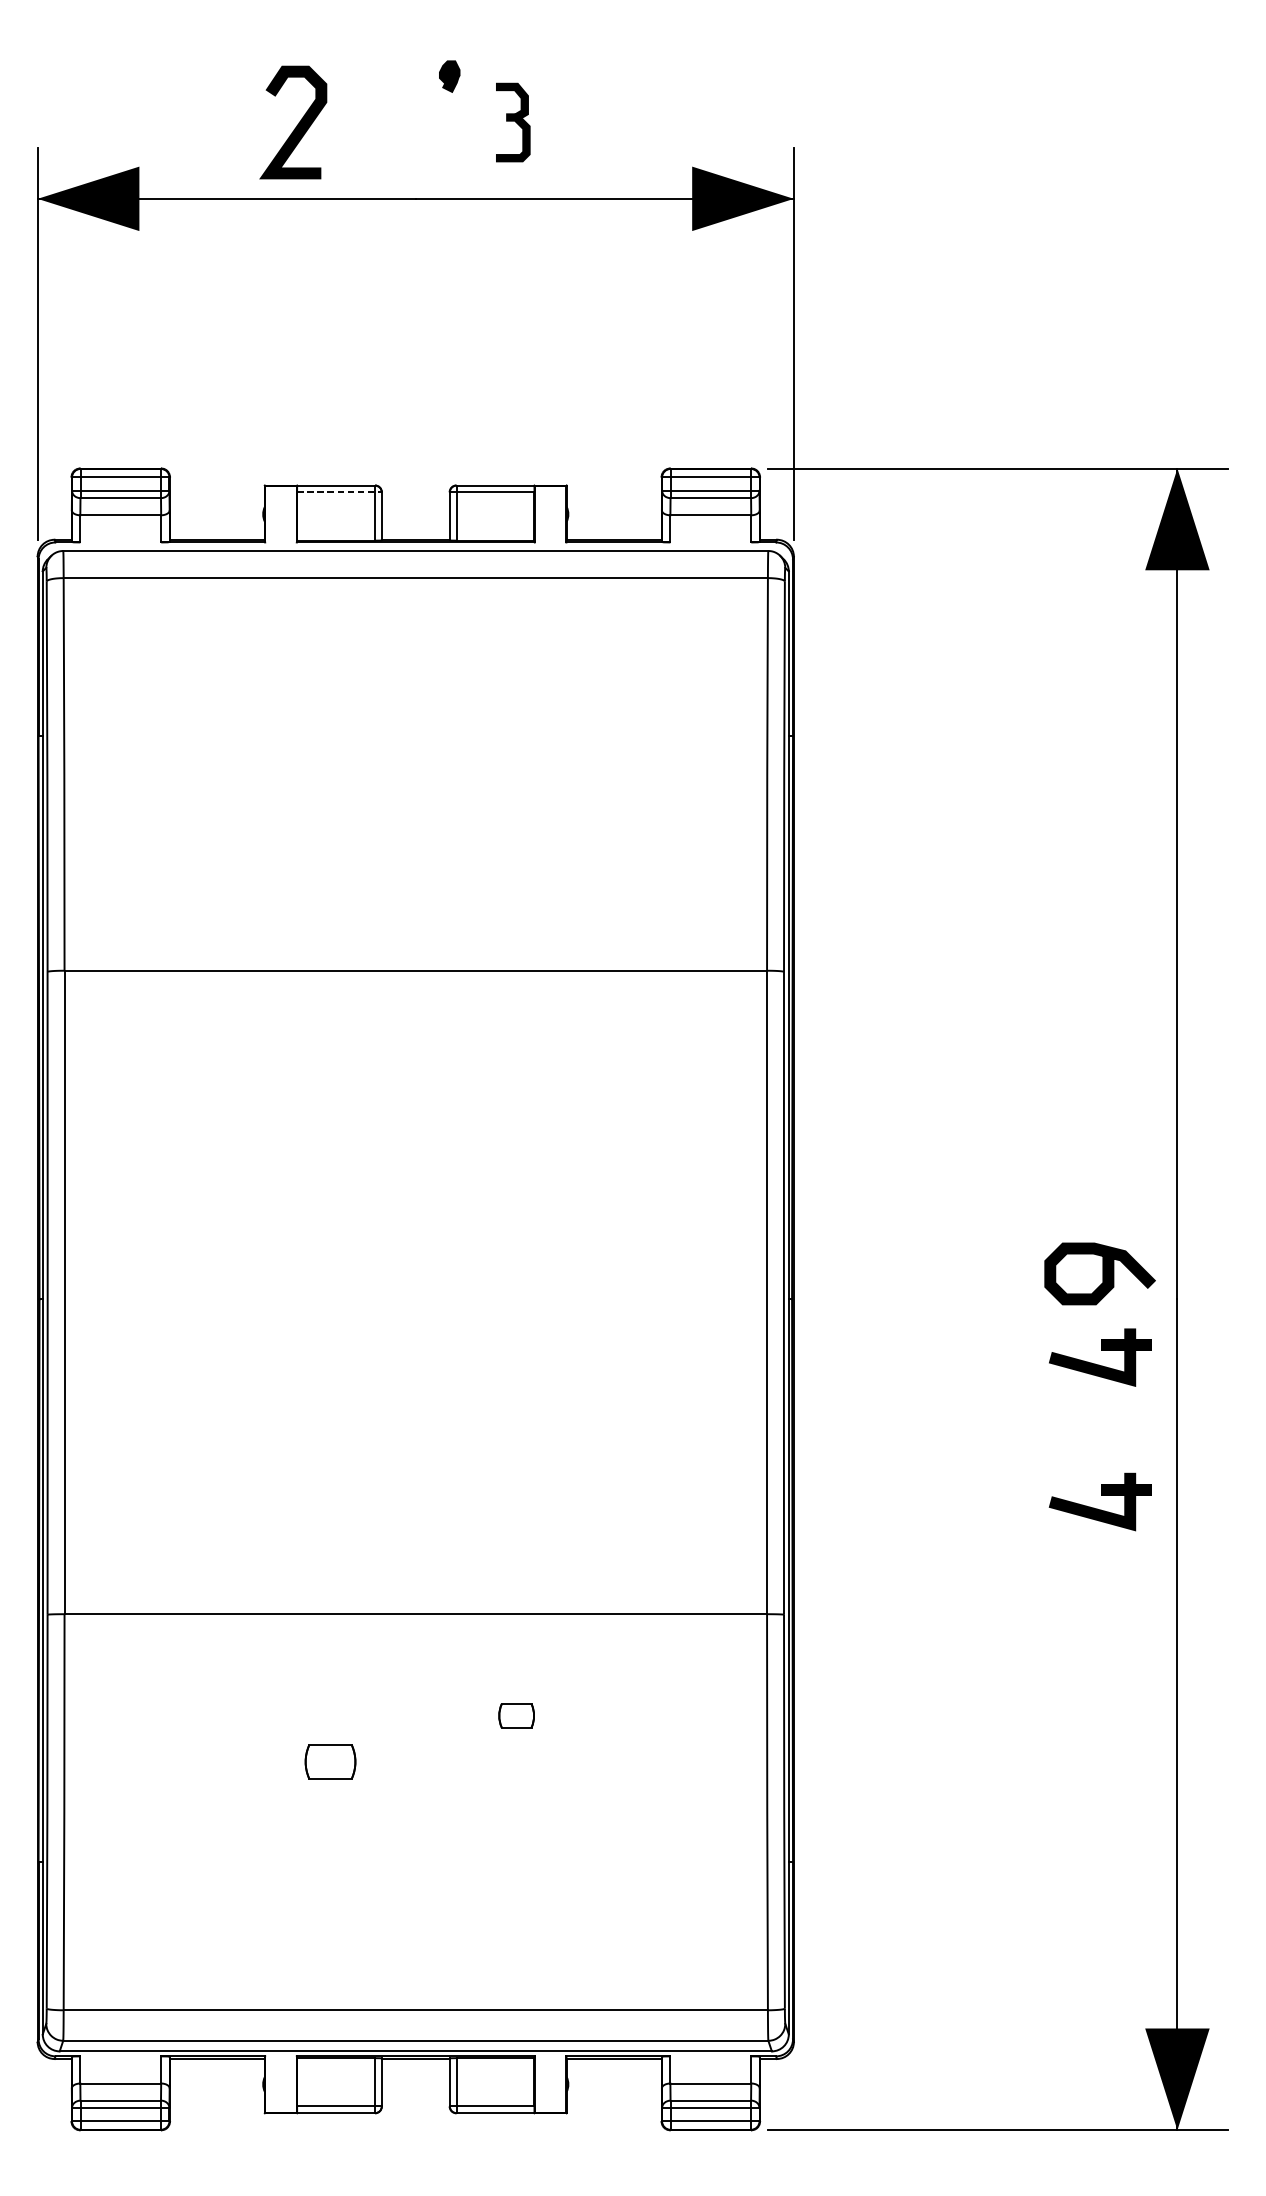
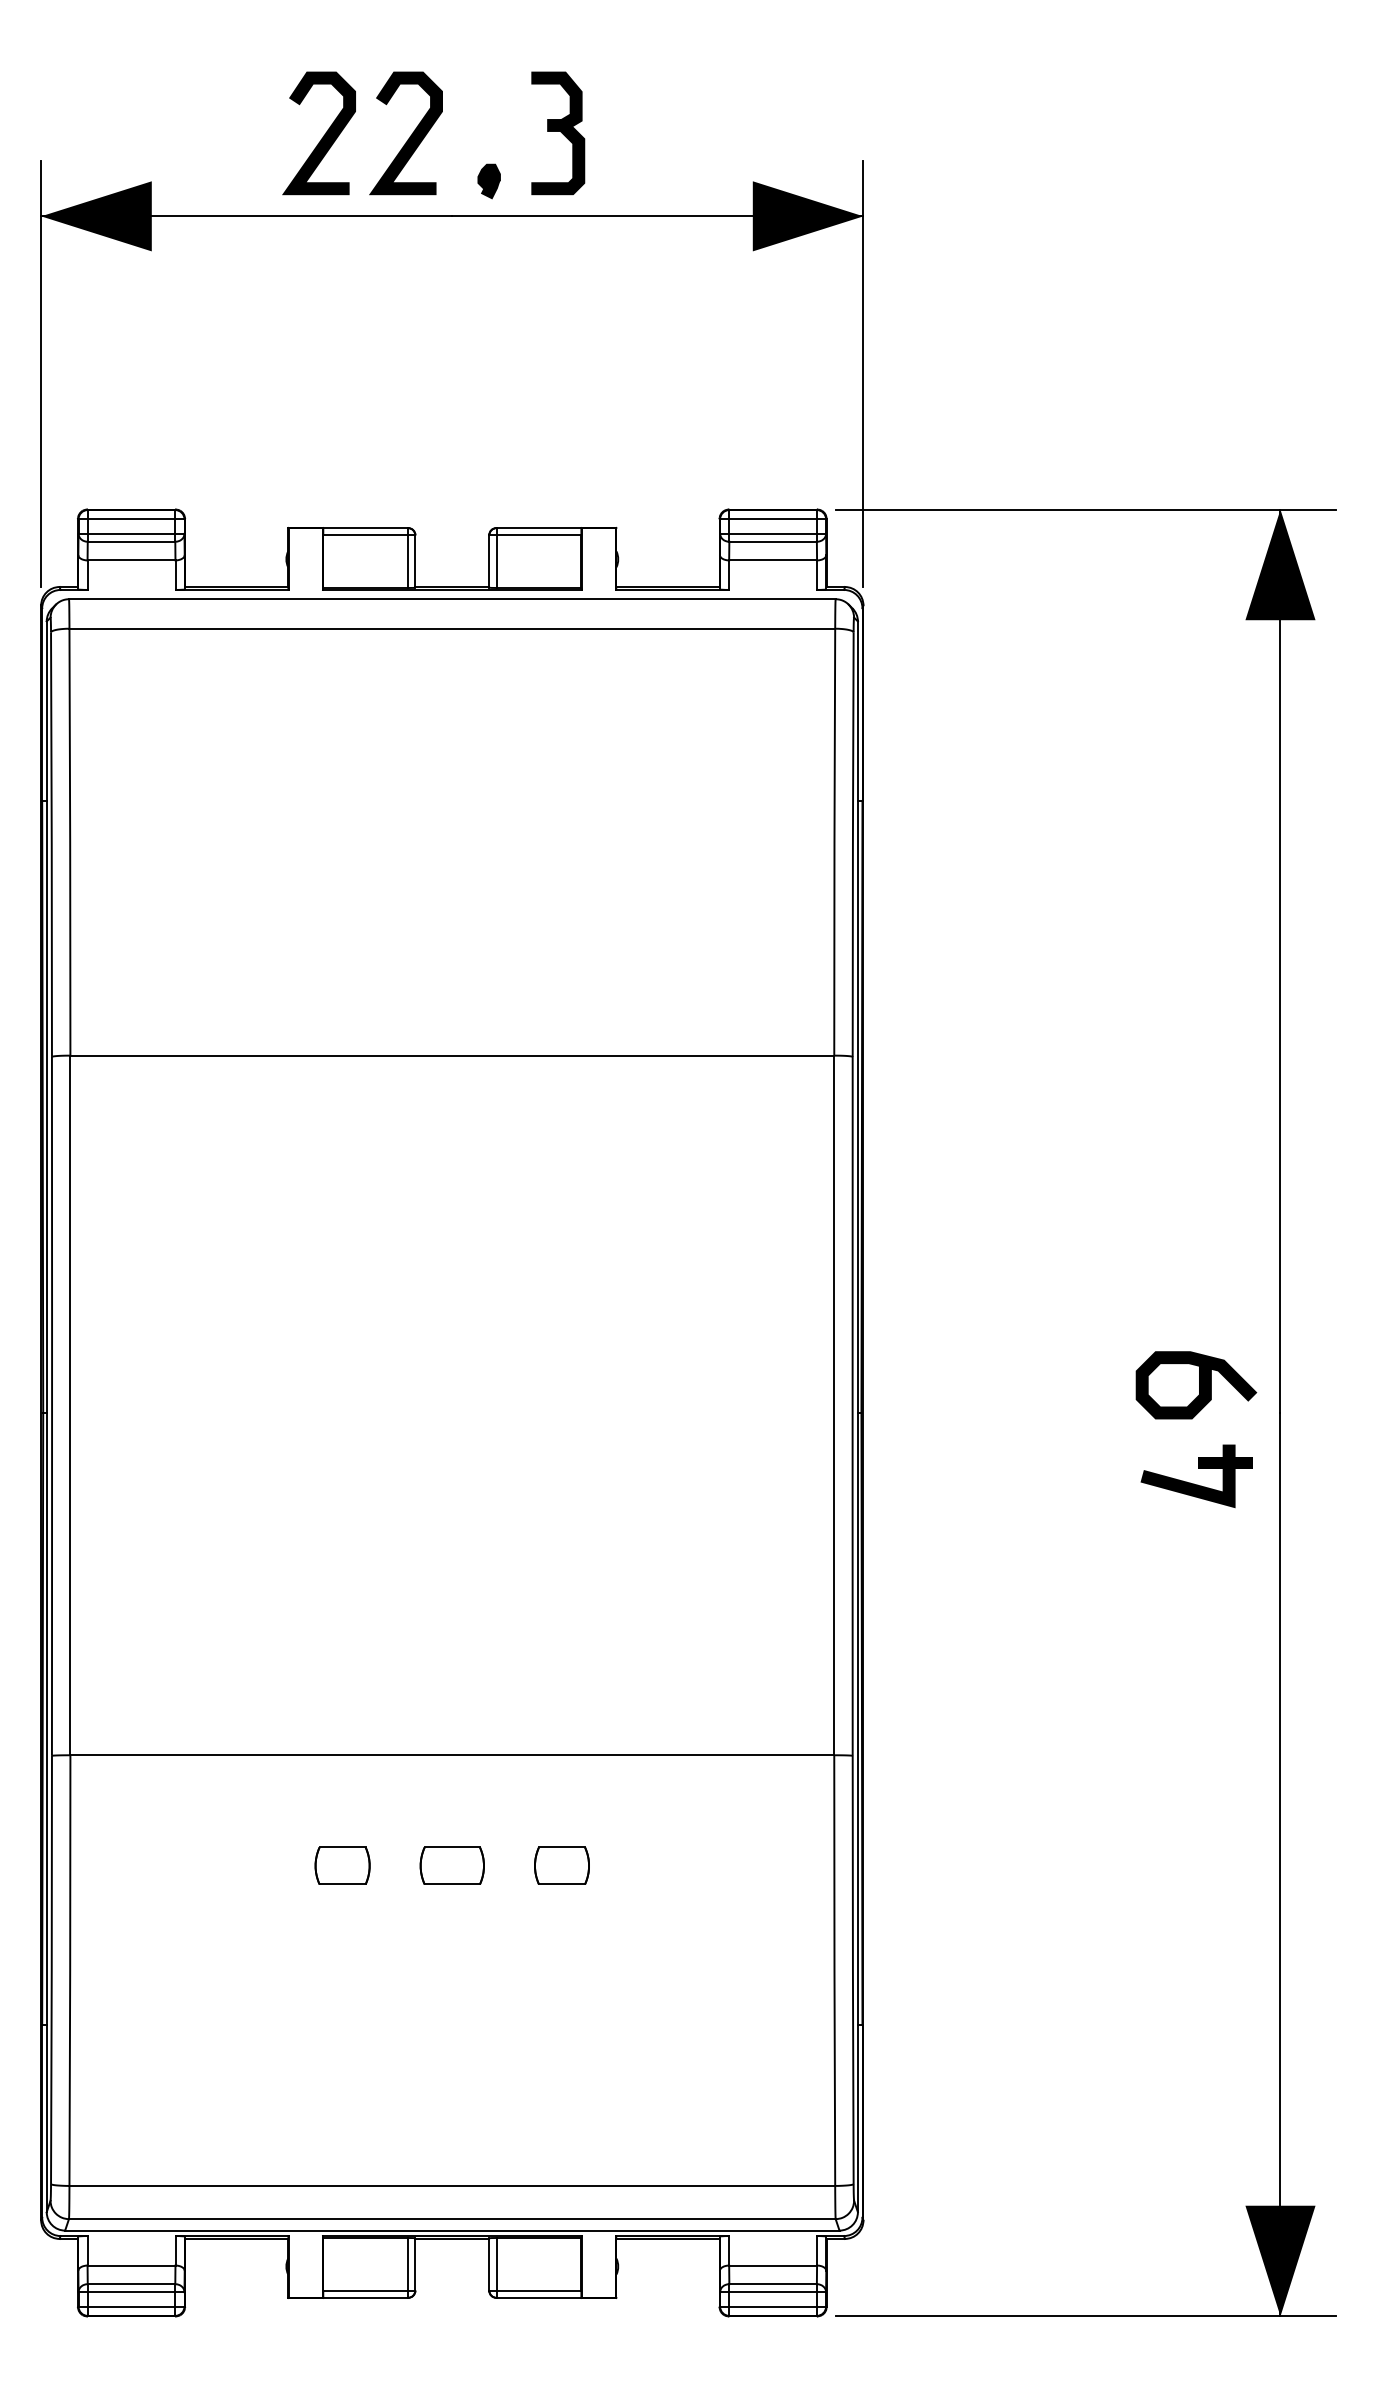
part: (449, 76) -> (488, 181), moved
part: (513, 122) -> (558, 133), size x1.43
curve: (376, 125) -> (409, 136), added
line: (339, 492) -> (369, 535), dashed -> solid
part: (1098, 1508) -> (1194, 1640), removed
part: (415, 1715) -> (451, 1865), added
part: (516, 1715) -> (561, 1865), size x1.43
part: (330, 1761) -> (342, 1865), moved

